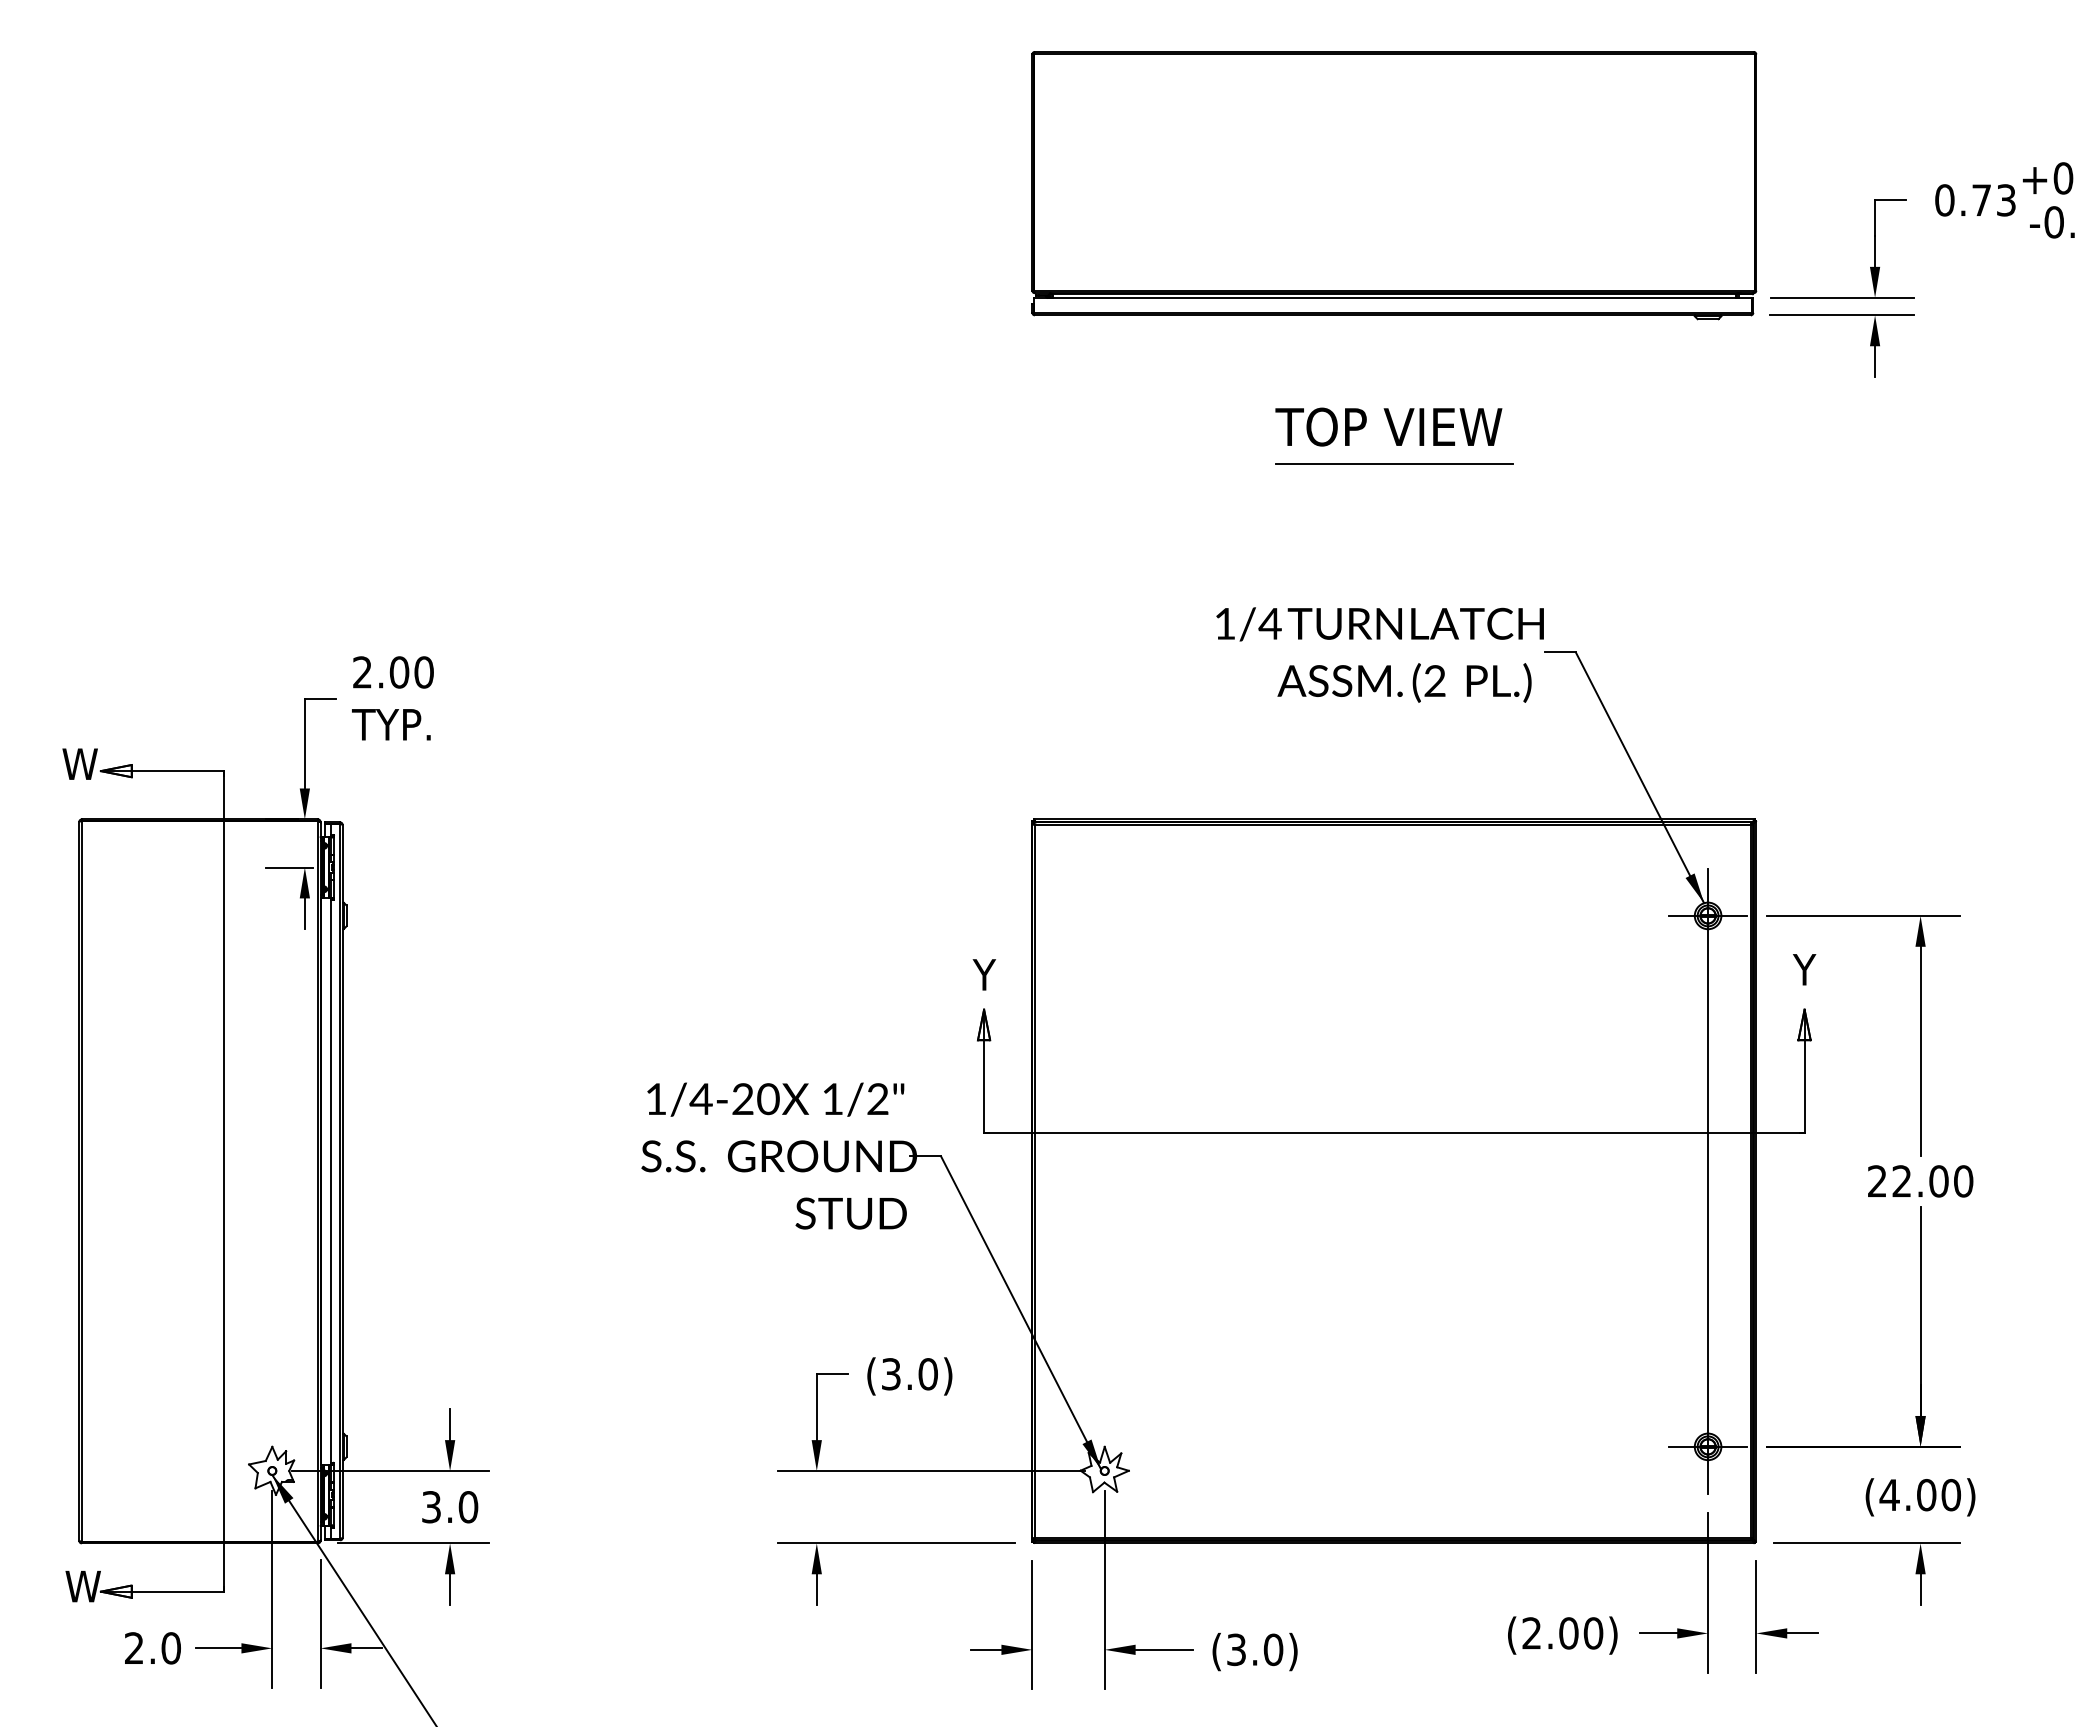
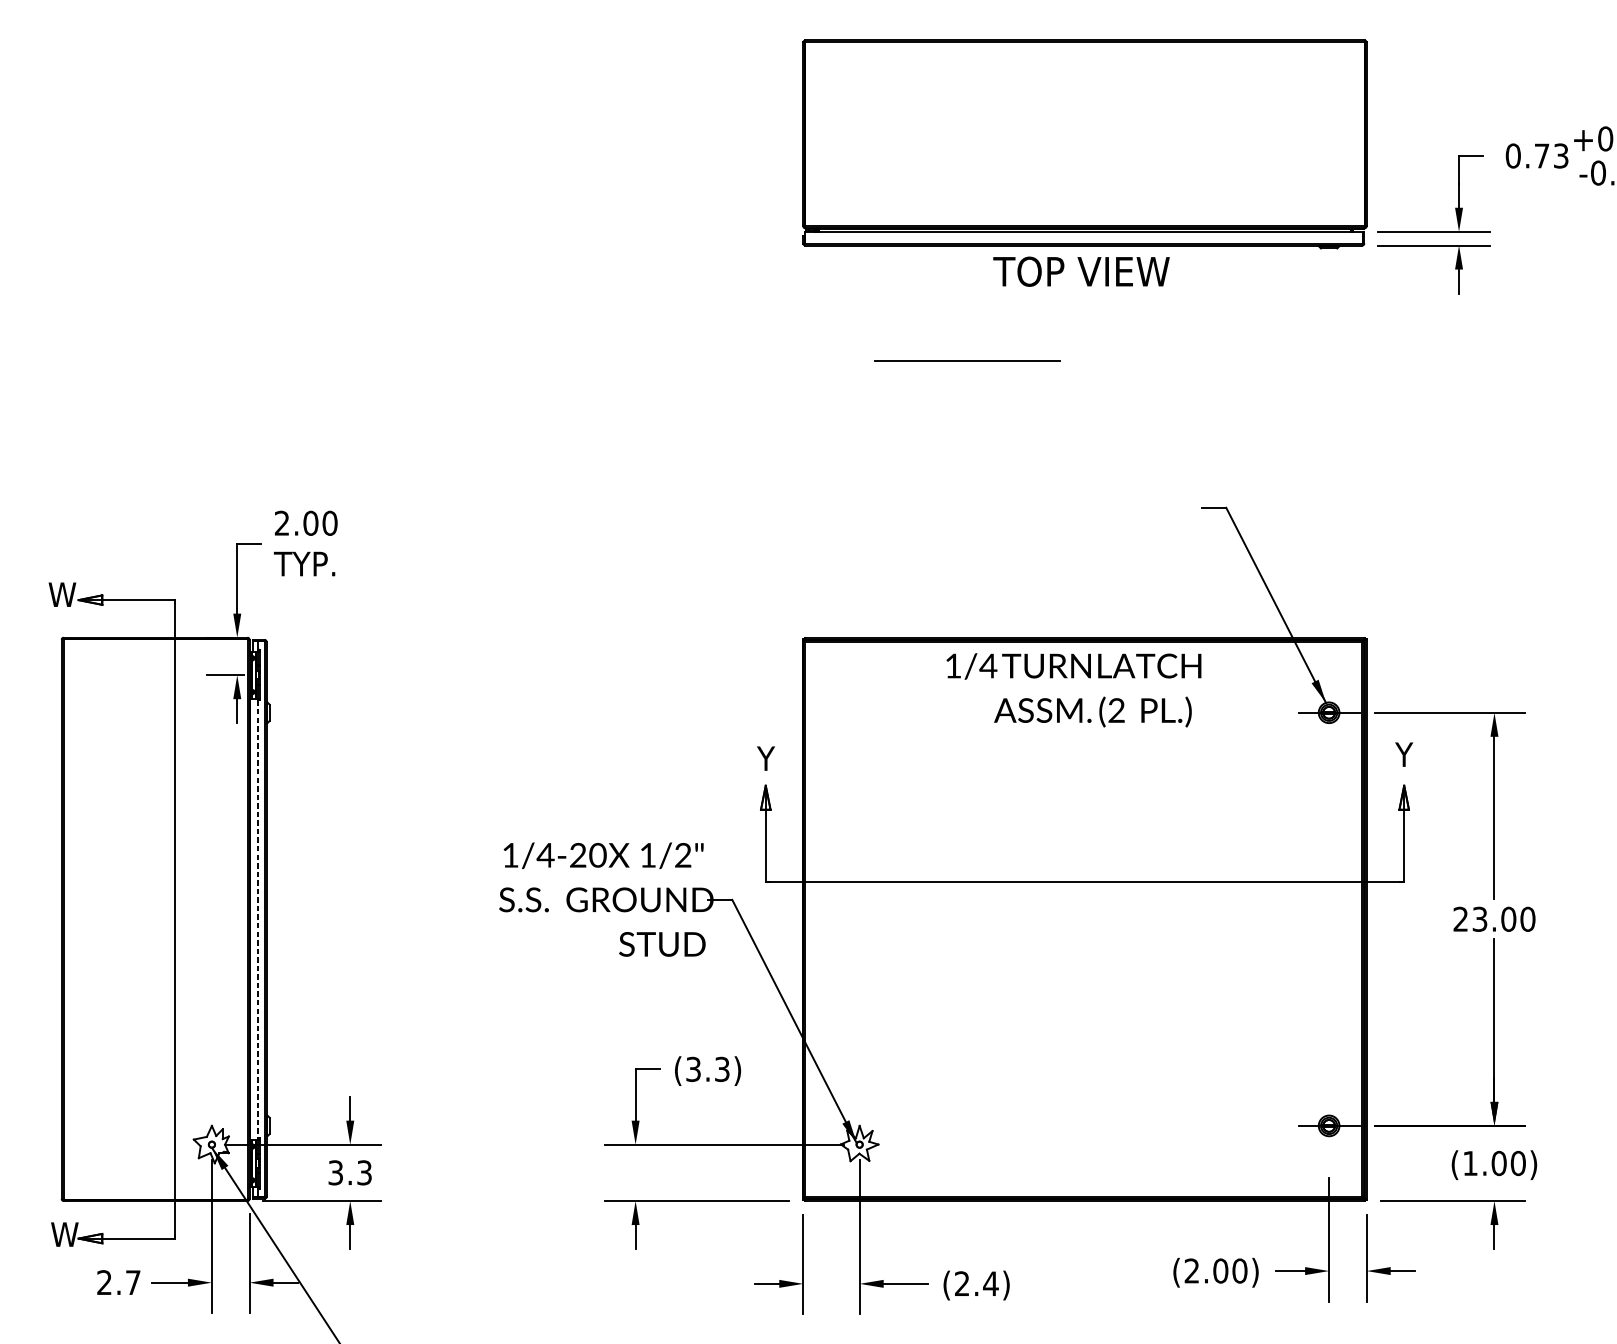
text: (1388, 426) -> (1081, 271), moved
line: (1394, 463) -> (967, 360), moved
text: (1379, 654) -> (1073, 689), moved
line: (331, 1181) -> (257, 919), solid -> dashed
line: (1708, 1181) -> (1329, 919), removed
text: (1901, 1181) -> (1479, 919), 22.00 -> 23.00
text: (927, 1374) -> (721, 1069), (3.0) -> (3.3)
text: (1889, 1494) -> (1470, 1162), (4.00) -> (1.00)
text: (468, 1507) -> (364, 1173), 3.0 -> 3.3
text: (170, 1648) -> (132, 1282), 2.0 -> 2.7
text: (1255, 1649) -> (976, 1283), (3.0) -> (2.4)

